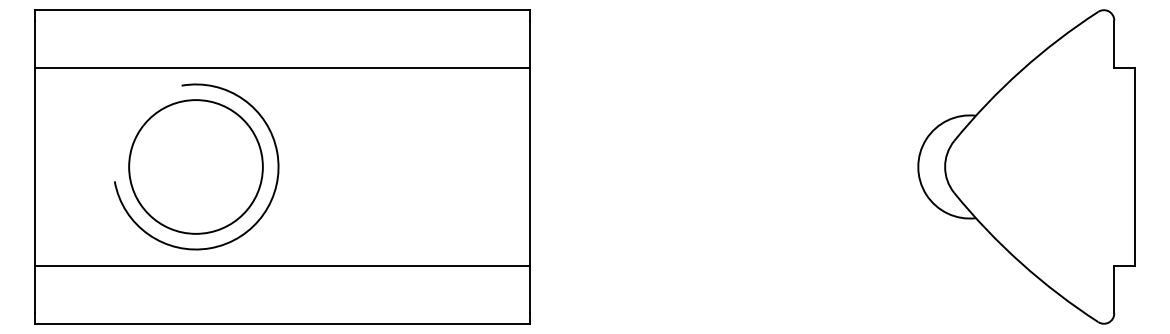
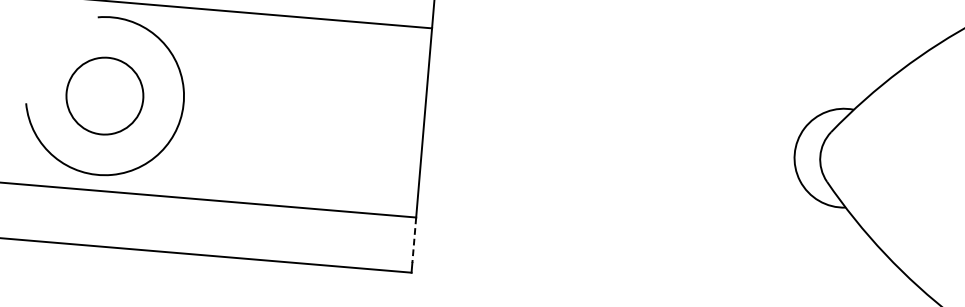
circle: (195, 166) -> (104, 95), size x0.6
line: (530, 289) -> (414, 239), solid -> dashed

